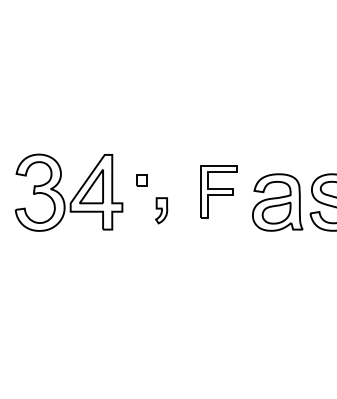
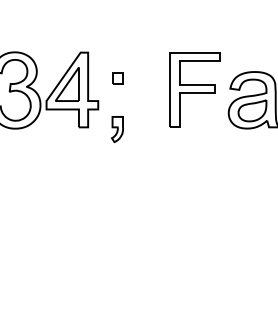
part: (218, 192) -> (194, 90), size x1.43
part: (161, 210) -> (117, 129), moved

